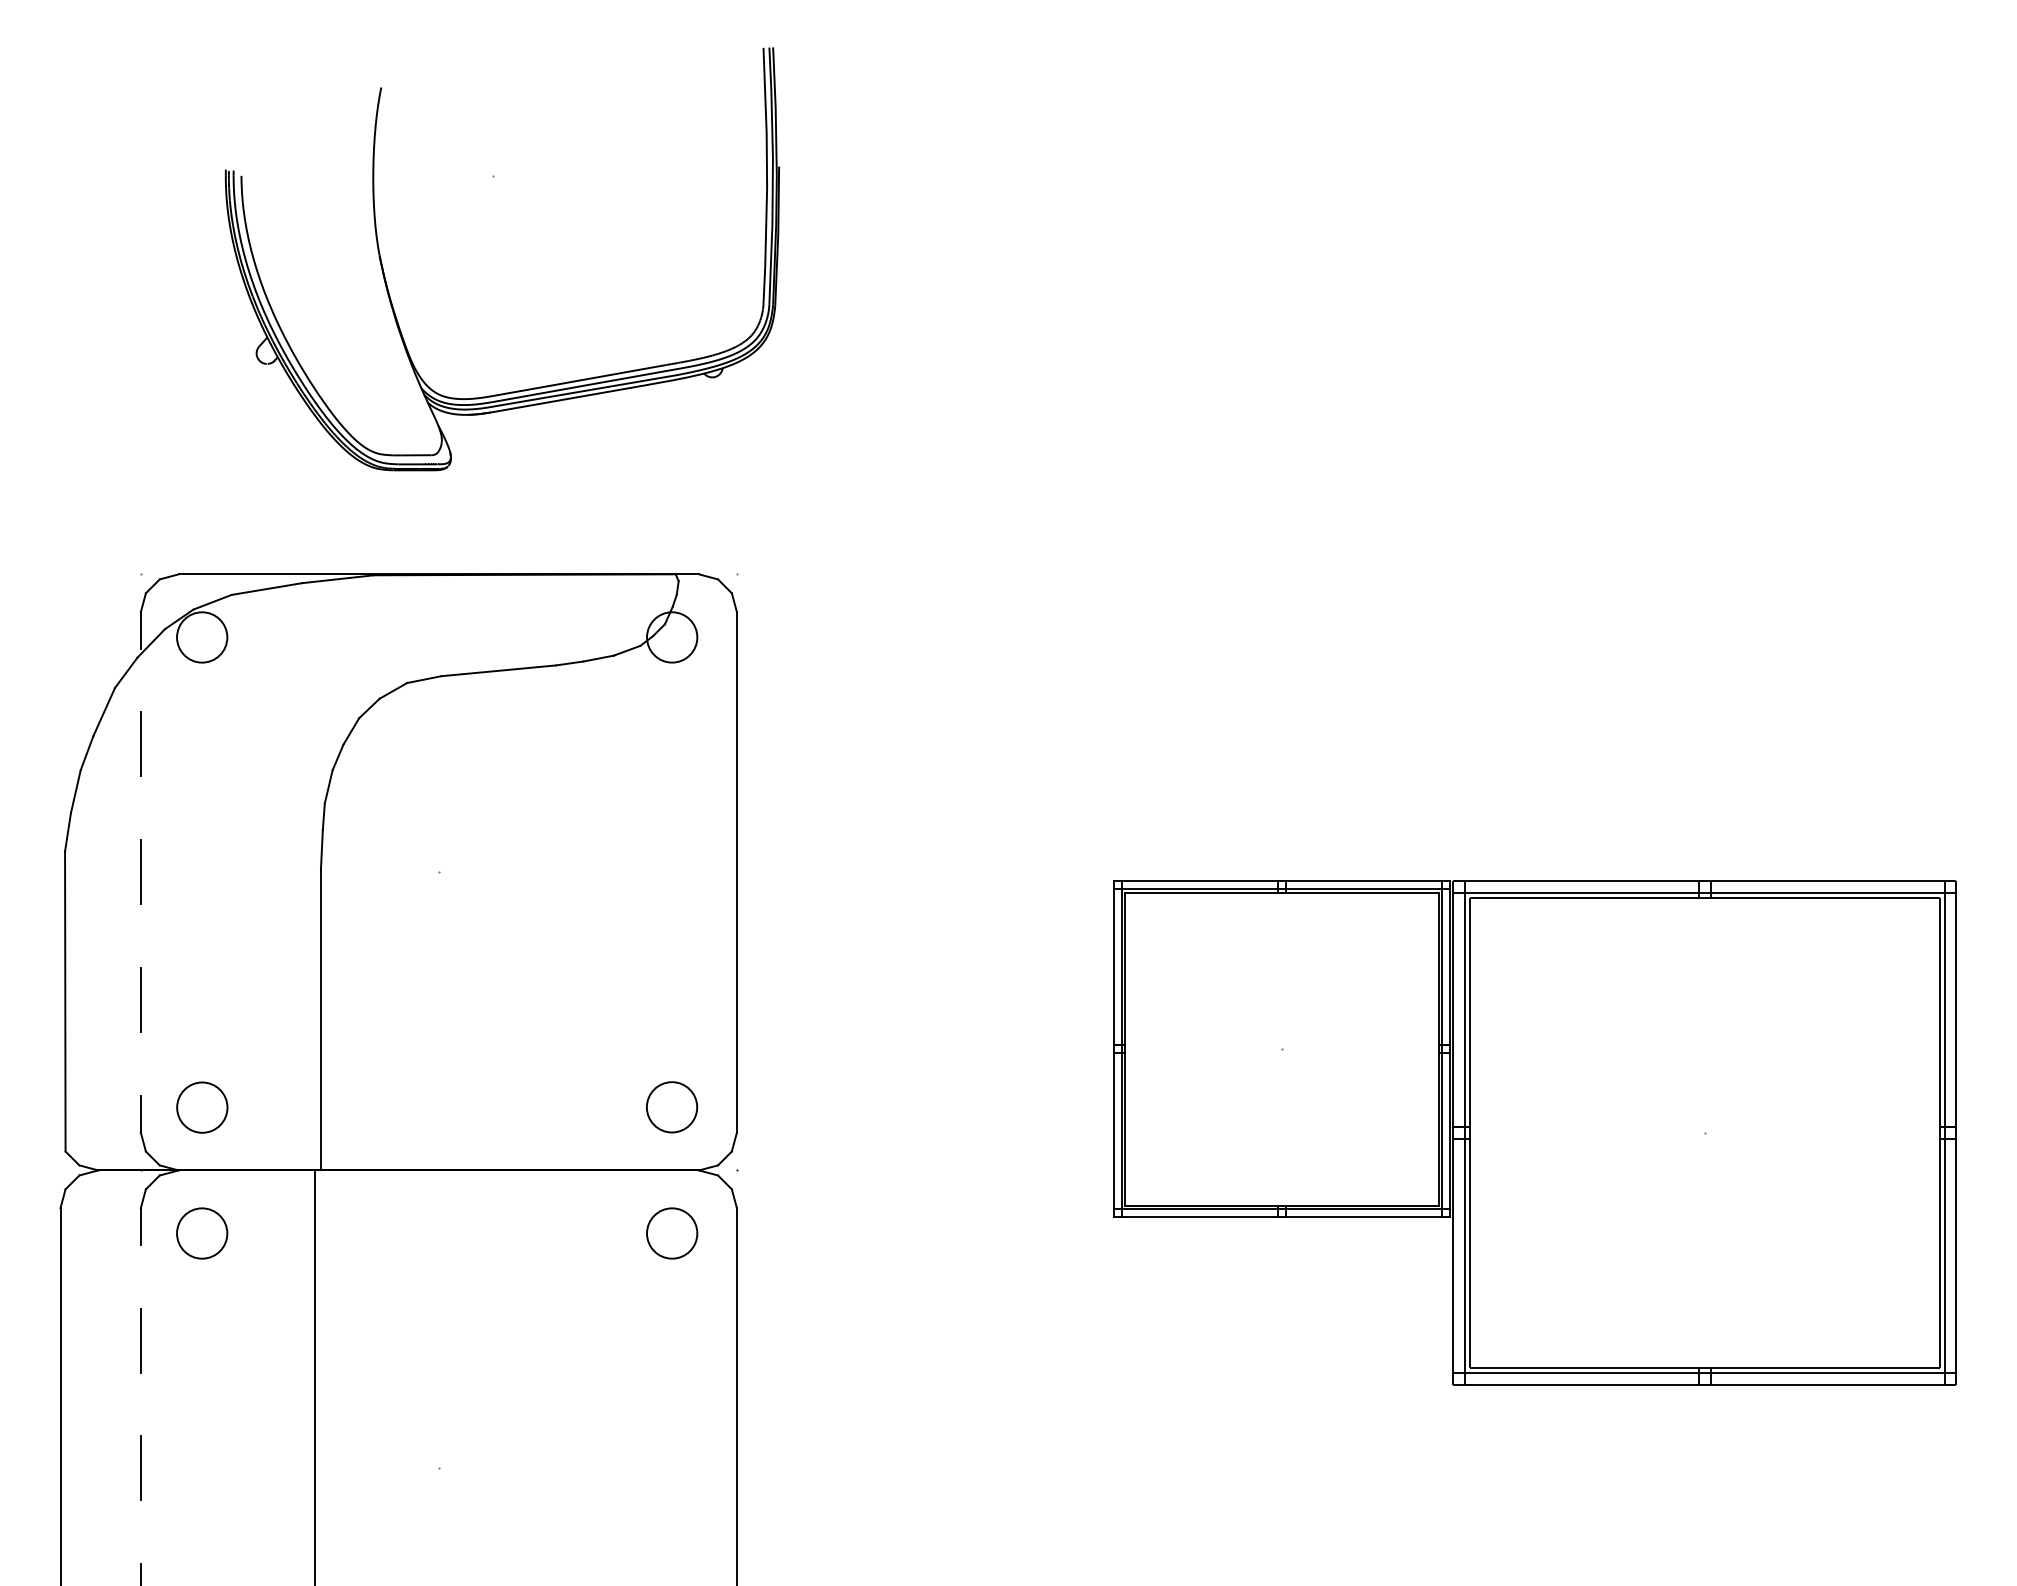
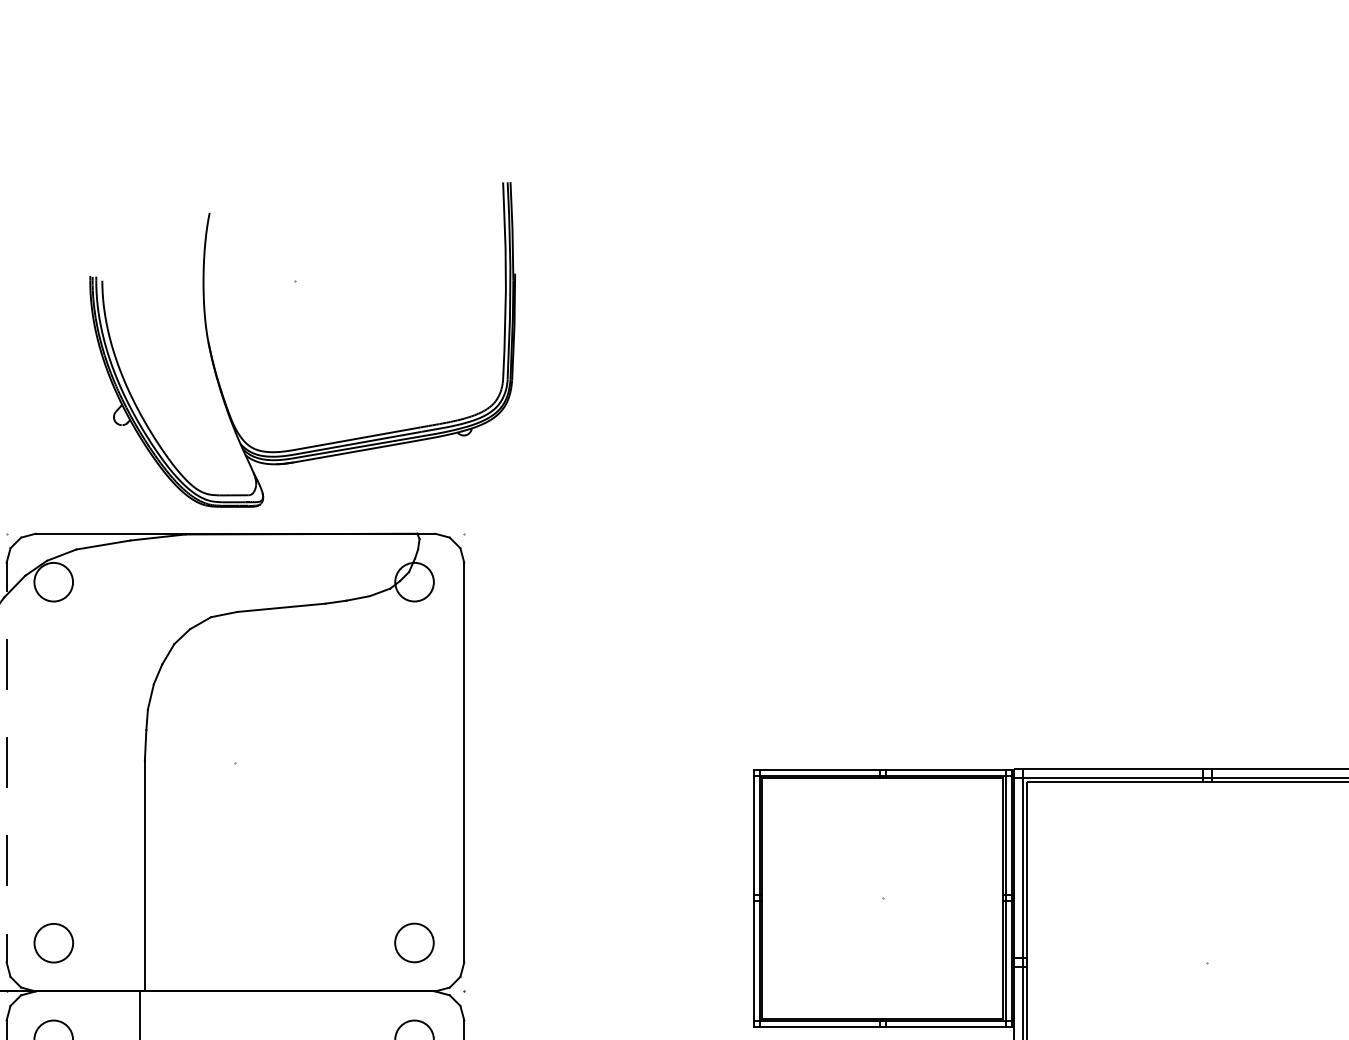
part: (493, 177) -> (295, 282), moved

